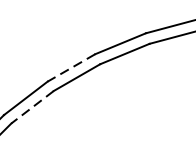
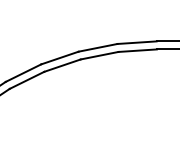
line: (70, 68) -> (59, 58), dashed -> solid
line: (31, 107) -> (26, 80), dashed -> solid

